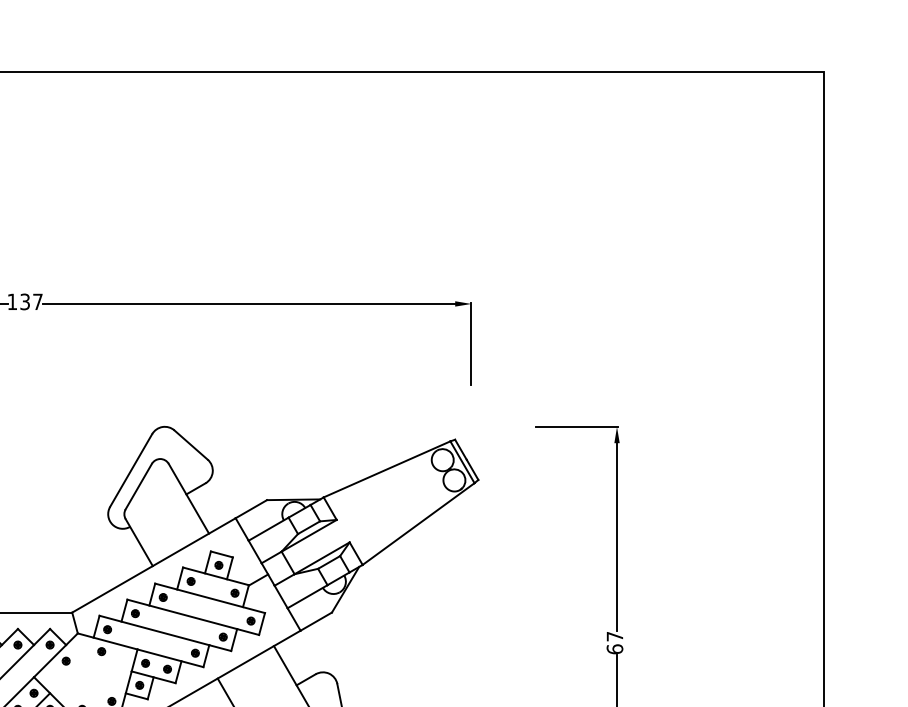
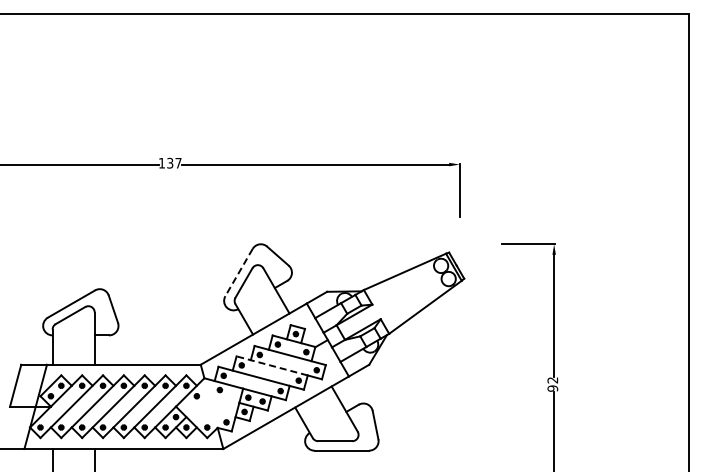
line: (130, 471) -> (238, 273), solid -> dashed
line: (182, 613) -> (272, 365), solid -> dashed
text: (614, 643) -> (552, 384), 67 -> 92

